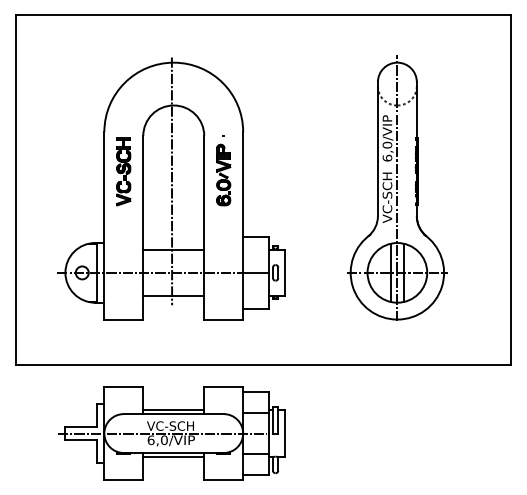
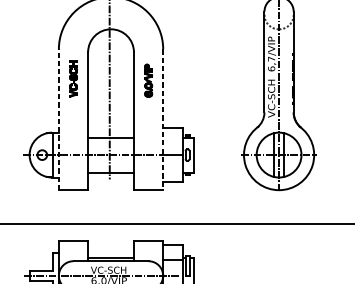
text: (387, 144) -> (271, 58), 6,0/VIP -> 6,7/VIP
part: (223, 170) -> (148, 78), size x0.7
part: (123, 171) -> (73, 78), size x0.7
line: (104, 225) -> (58, 119), solid -> dashed
line: (243, 225) -> (163, 119), solid -> dashed

